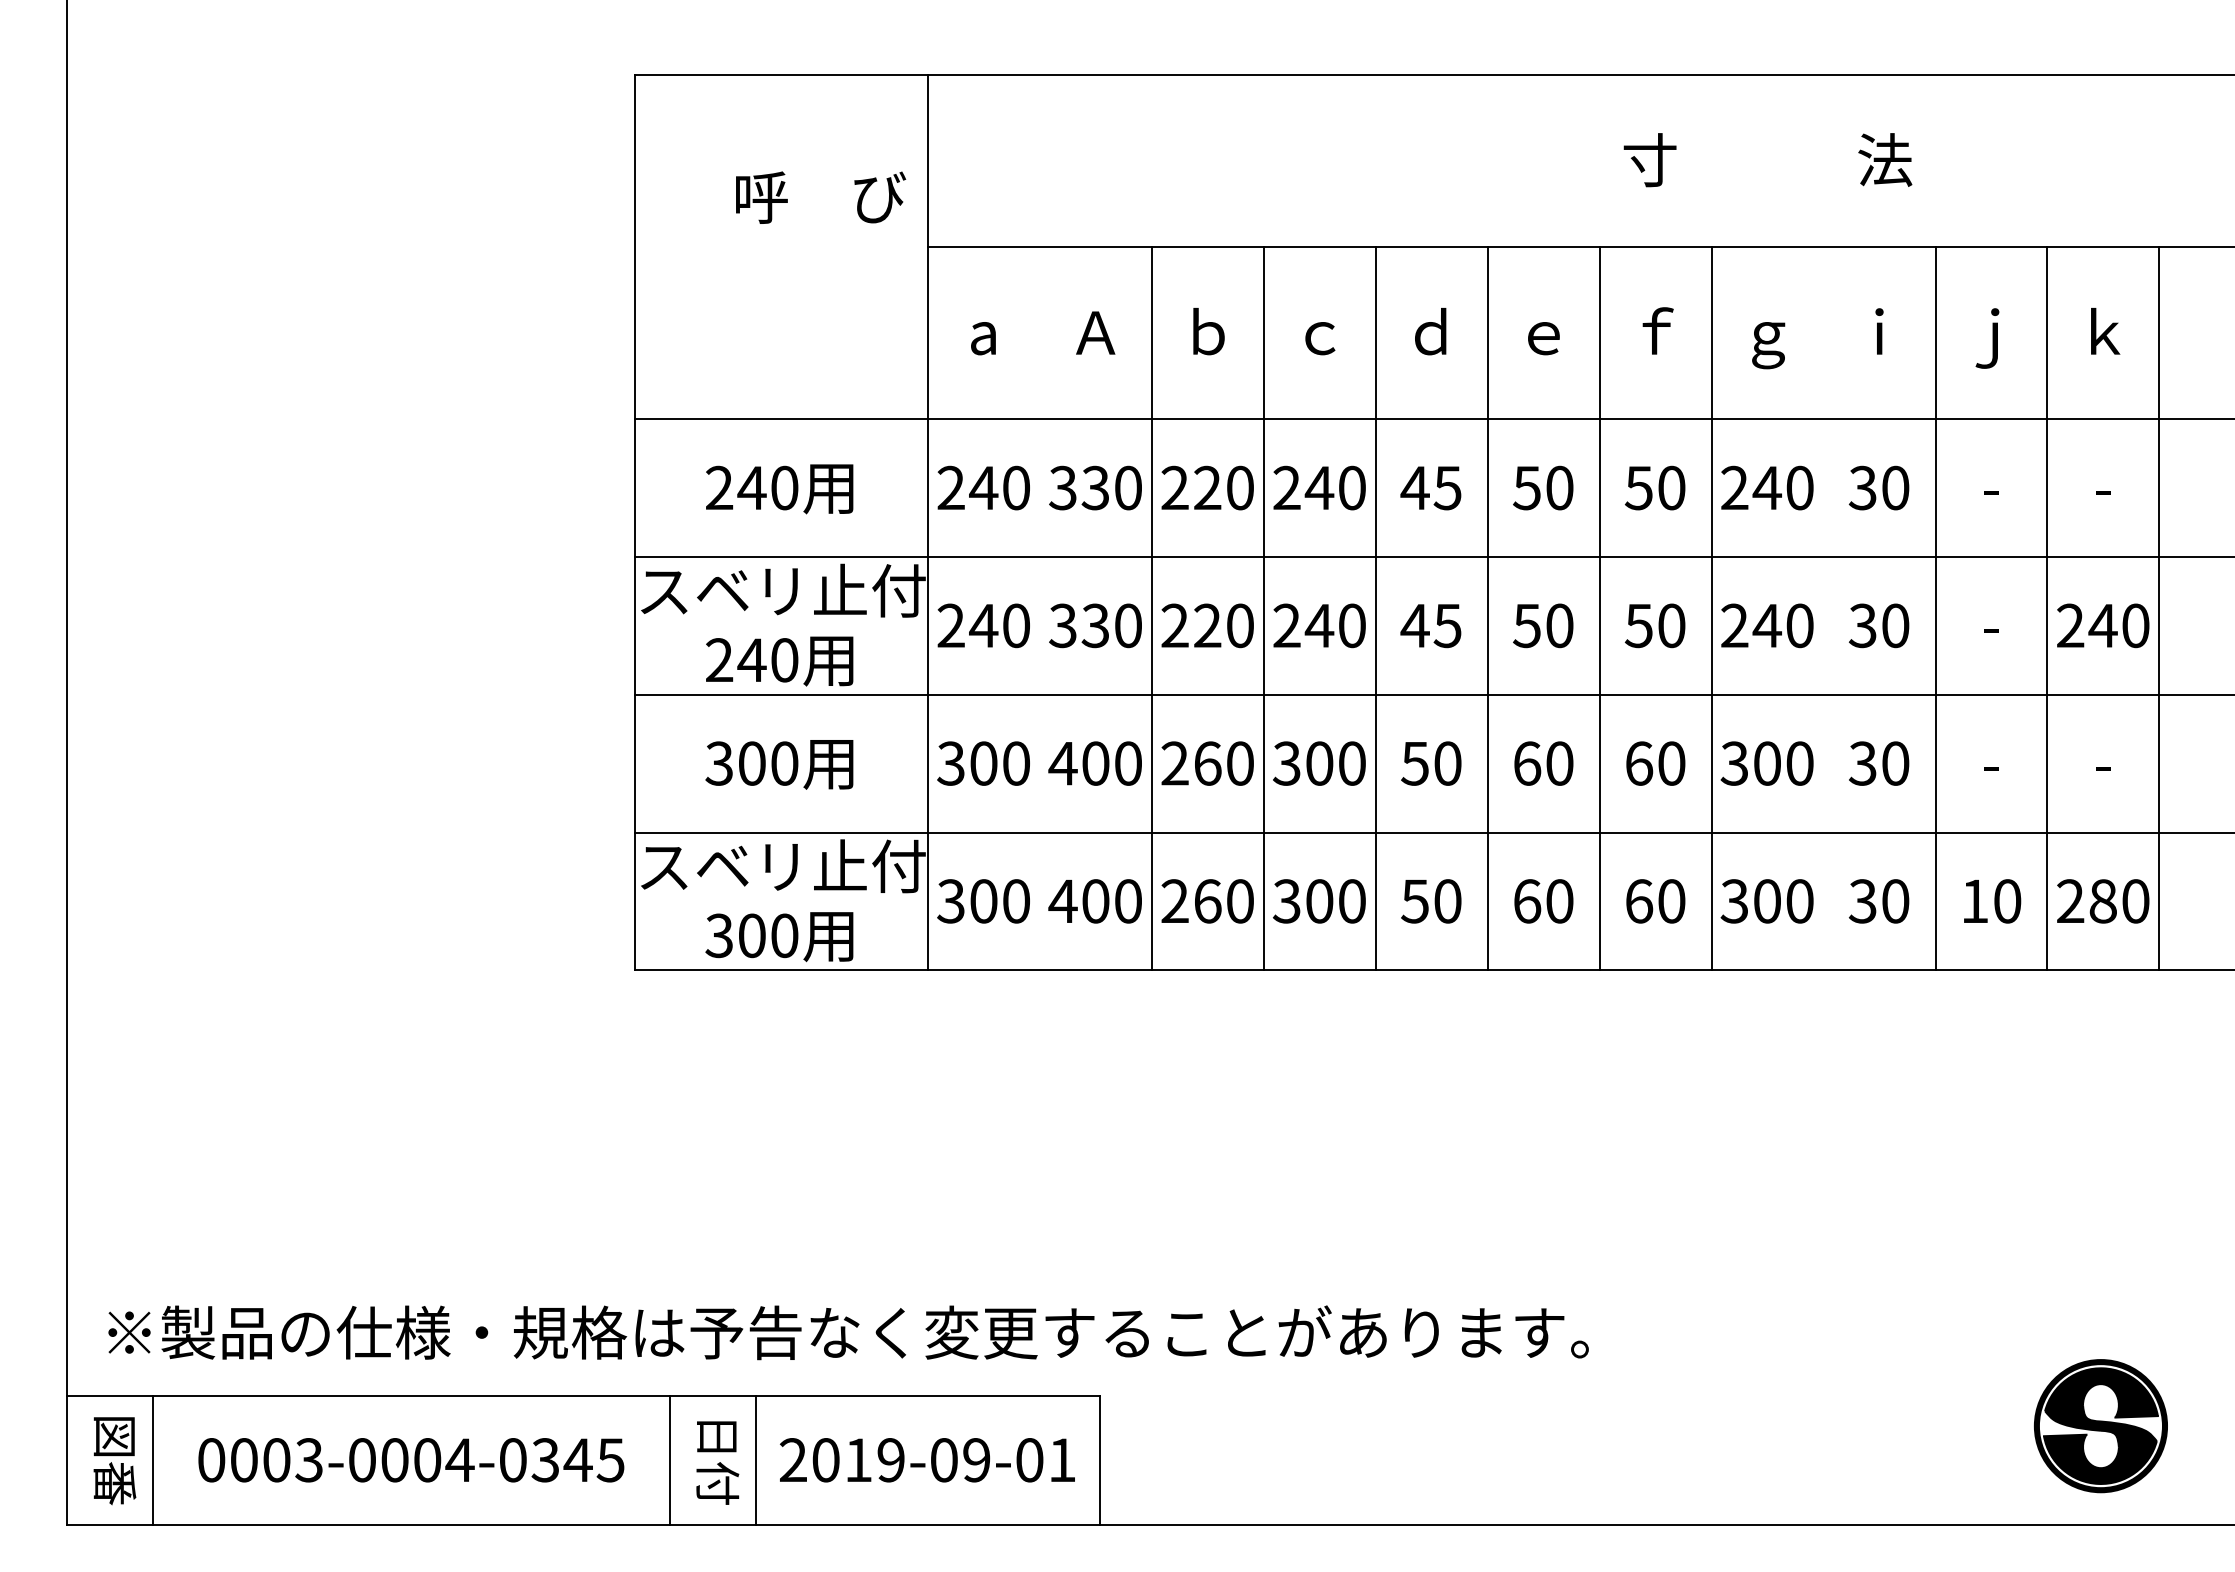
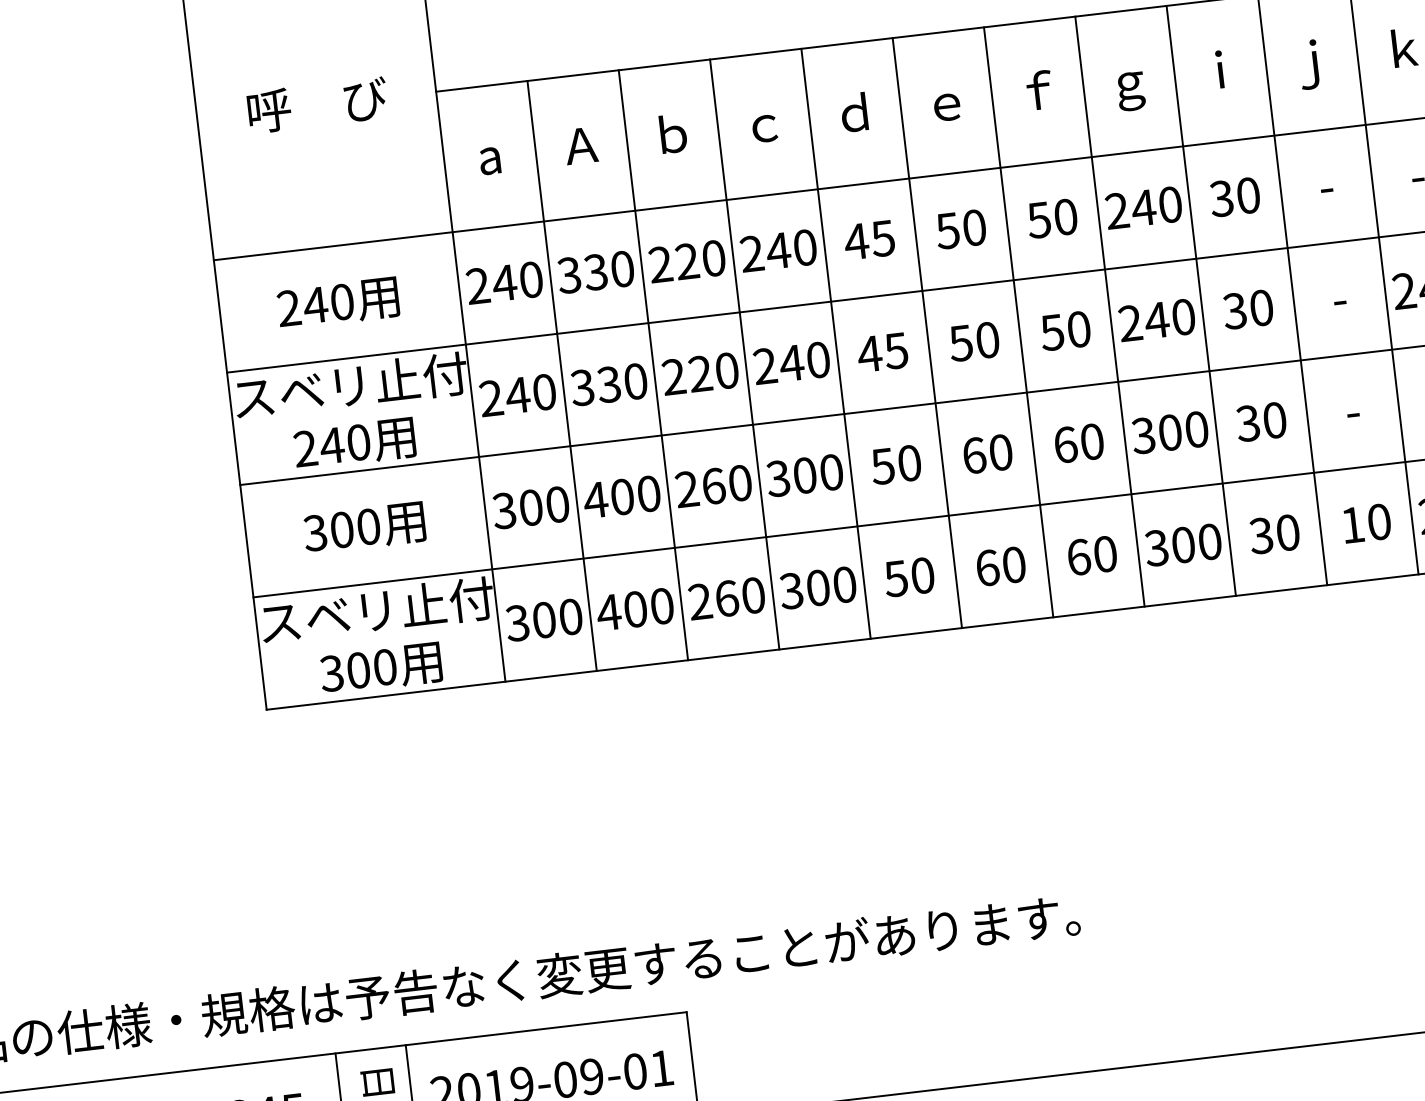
text: (821, 197) -> (318, 105), moved
line: (1040, 608) -> (562, 375), added
line: (1823, 608) -> (1201, 300), added

